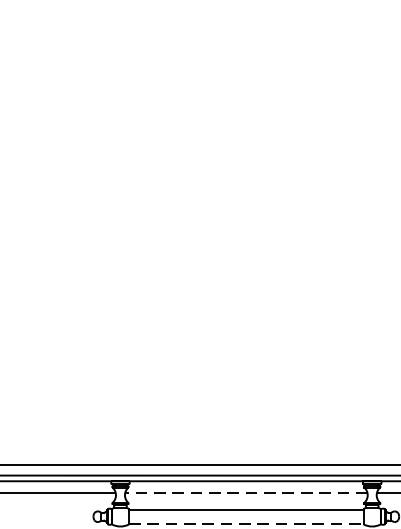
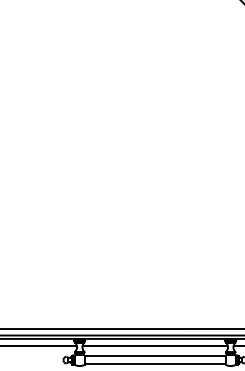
line: (246, 492) -> (155, 345), dashed -> solid
line: (246, 523) -> (155, 364), dashed -> solid

